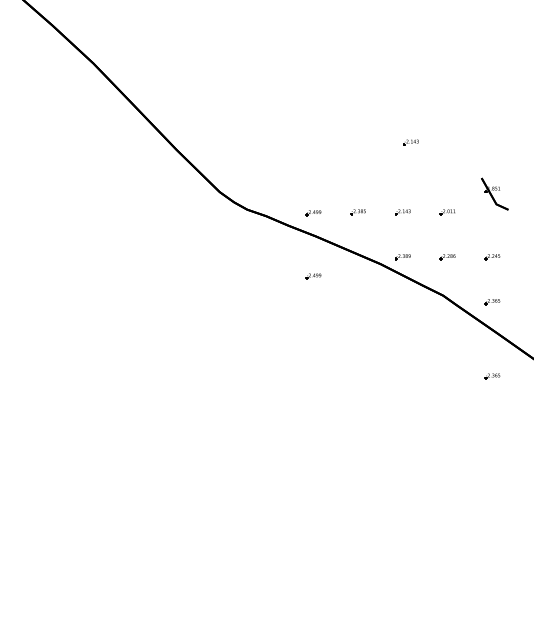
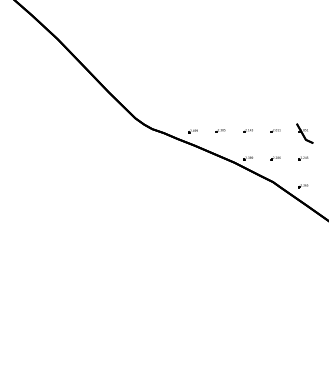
part: (409, 142) -> (252, 87), removed
part: (494, 194) -> (304, 133), moved
part: (312, 276) -> (192, 170), removed
part: (492, 377) -> (303, 232), removed

